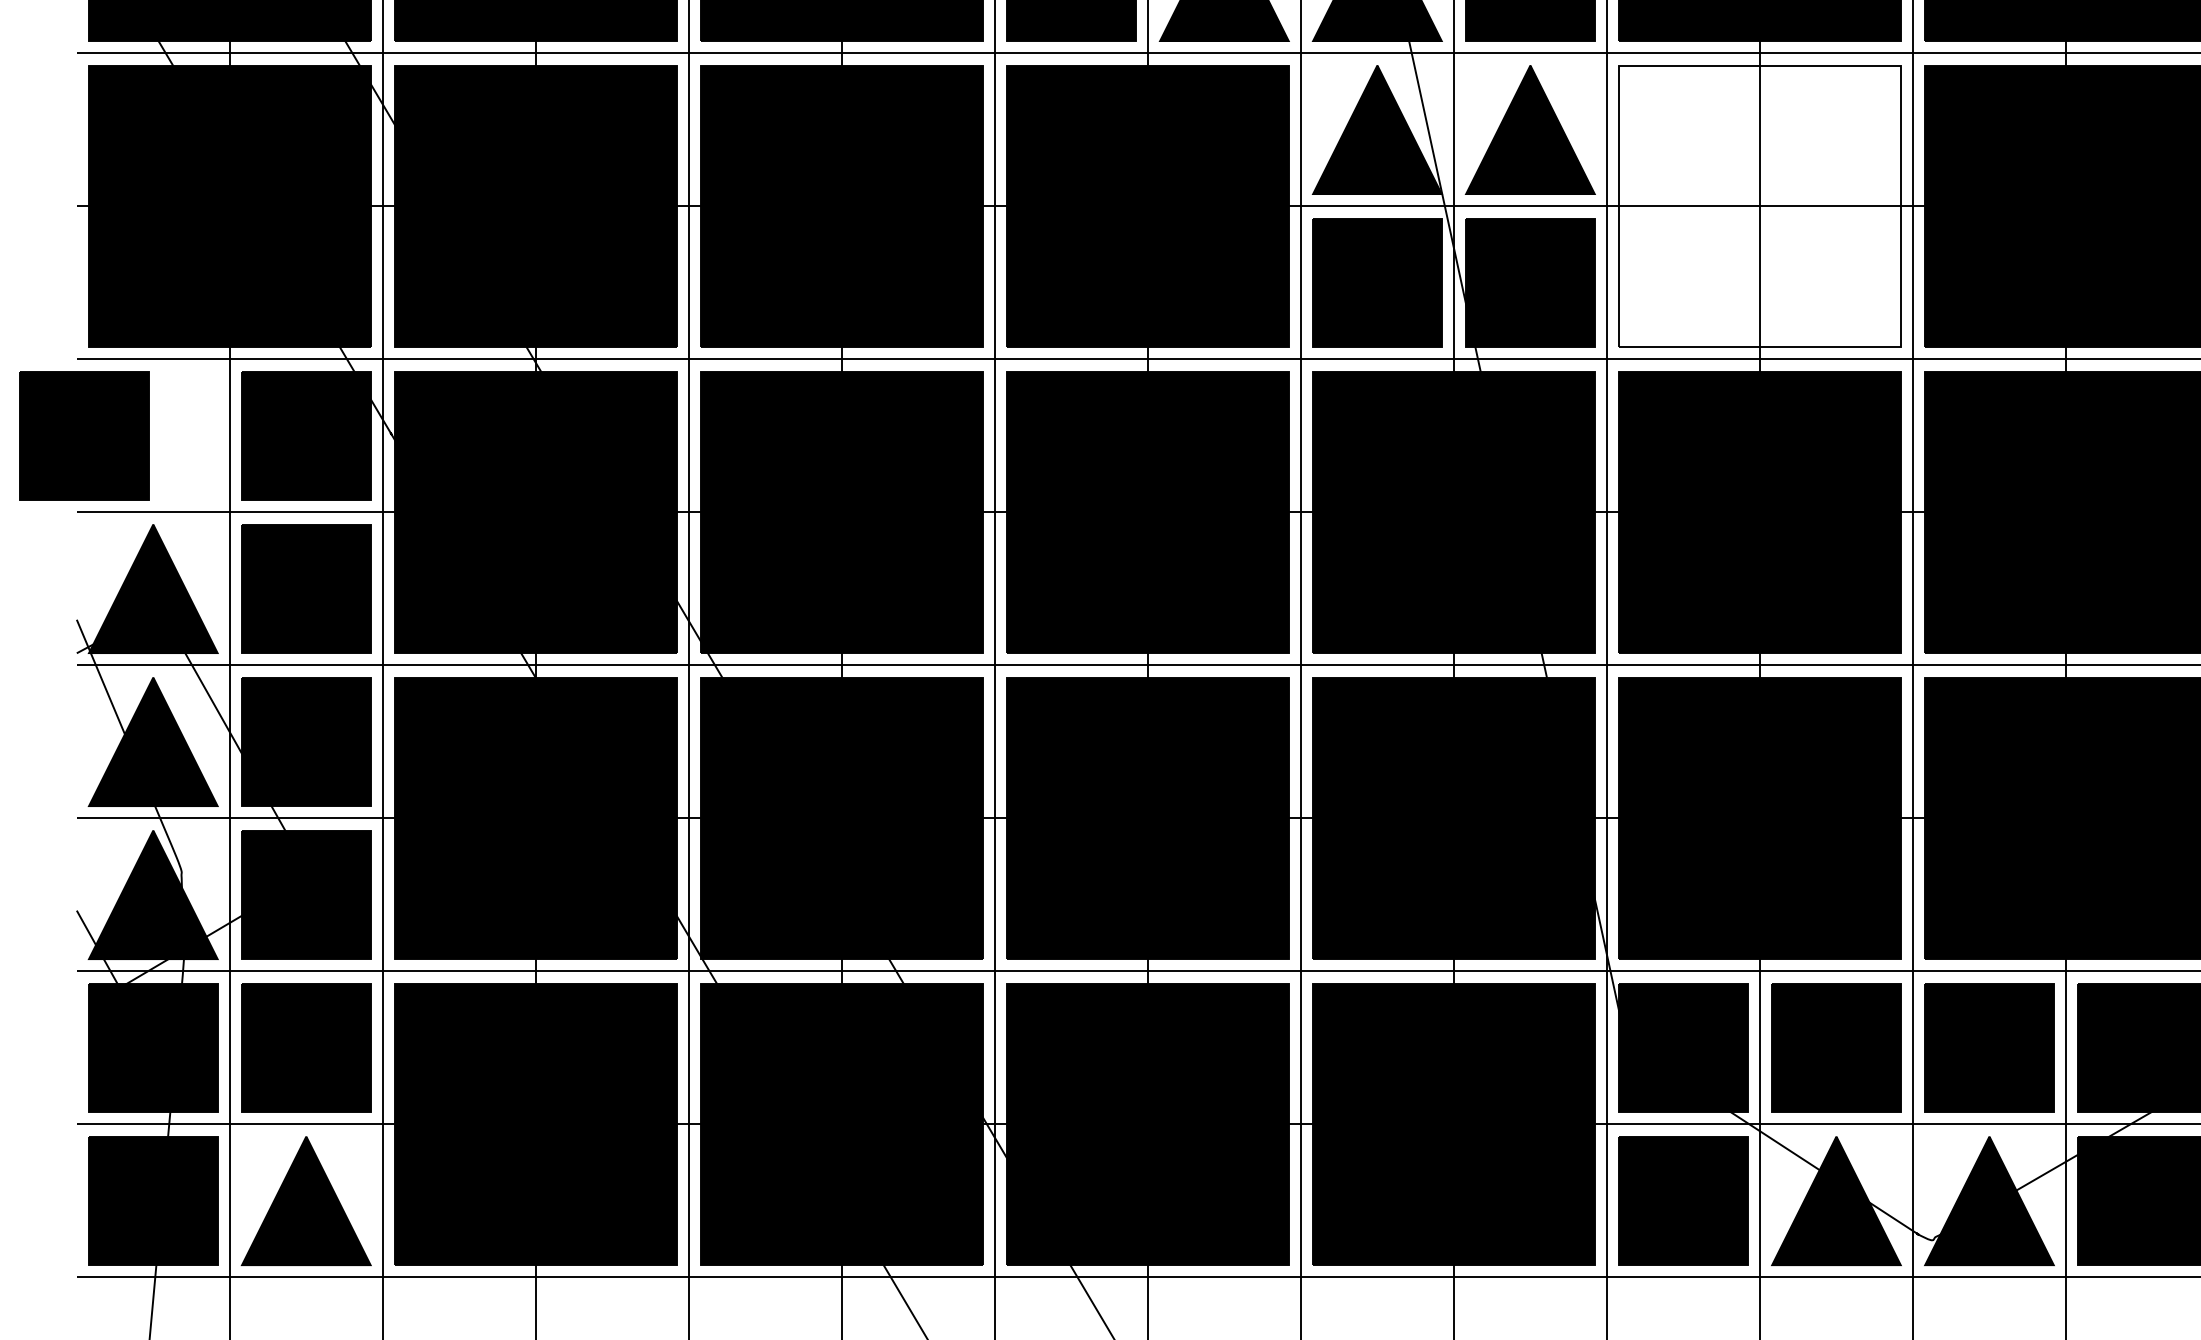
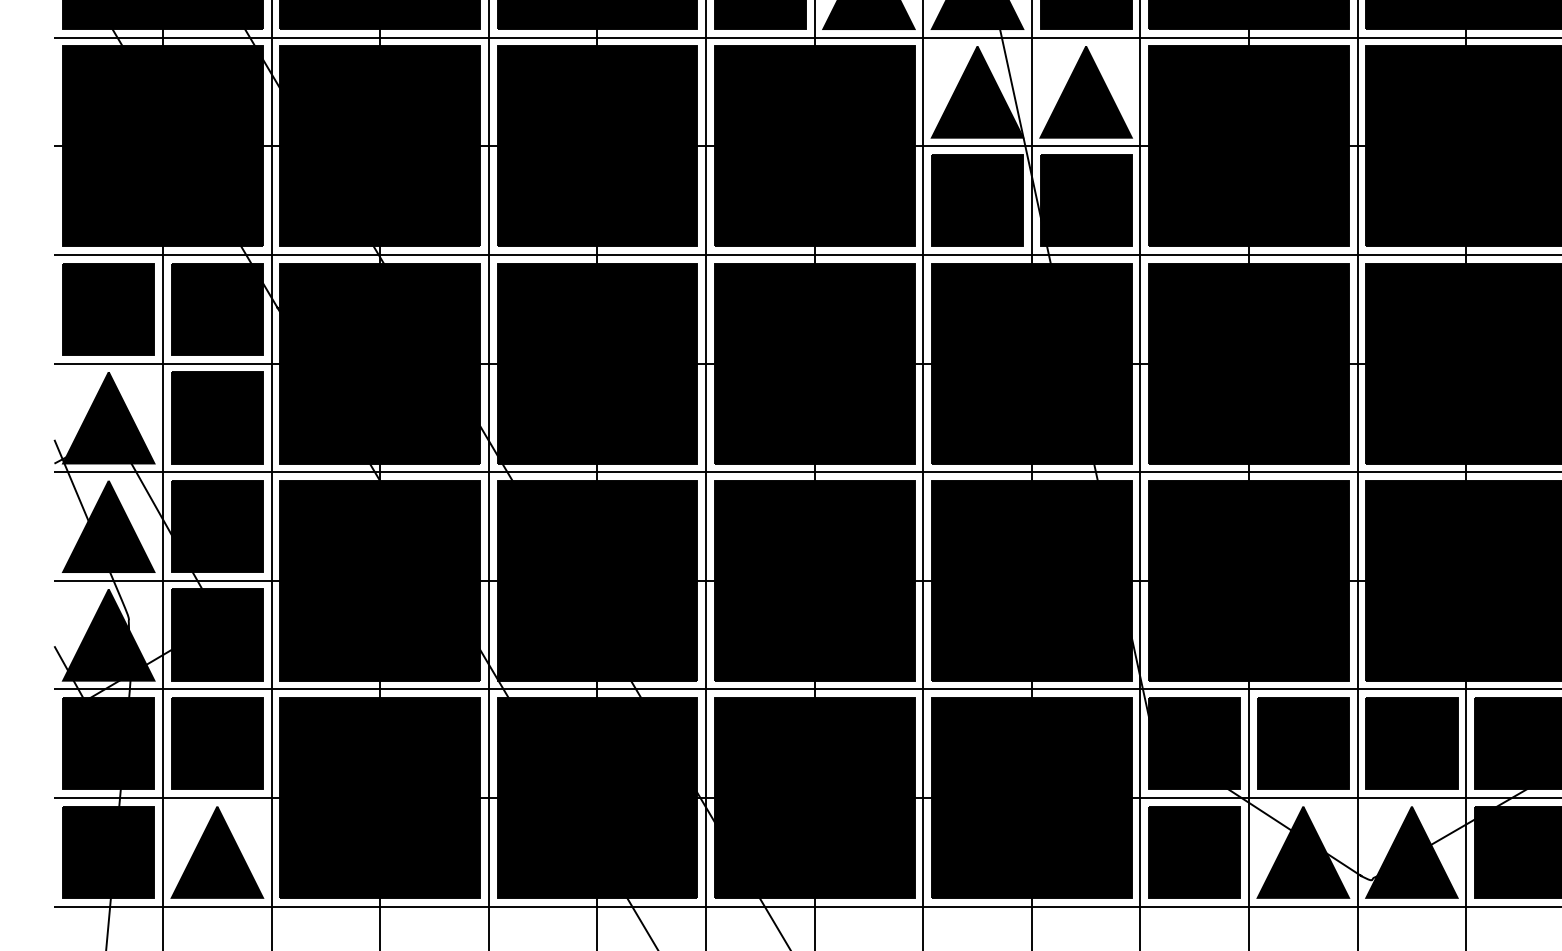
fill: (1759, 206) -> (1248, 146), added
part: (83, 436) -> (108, 309), moved

